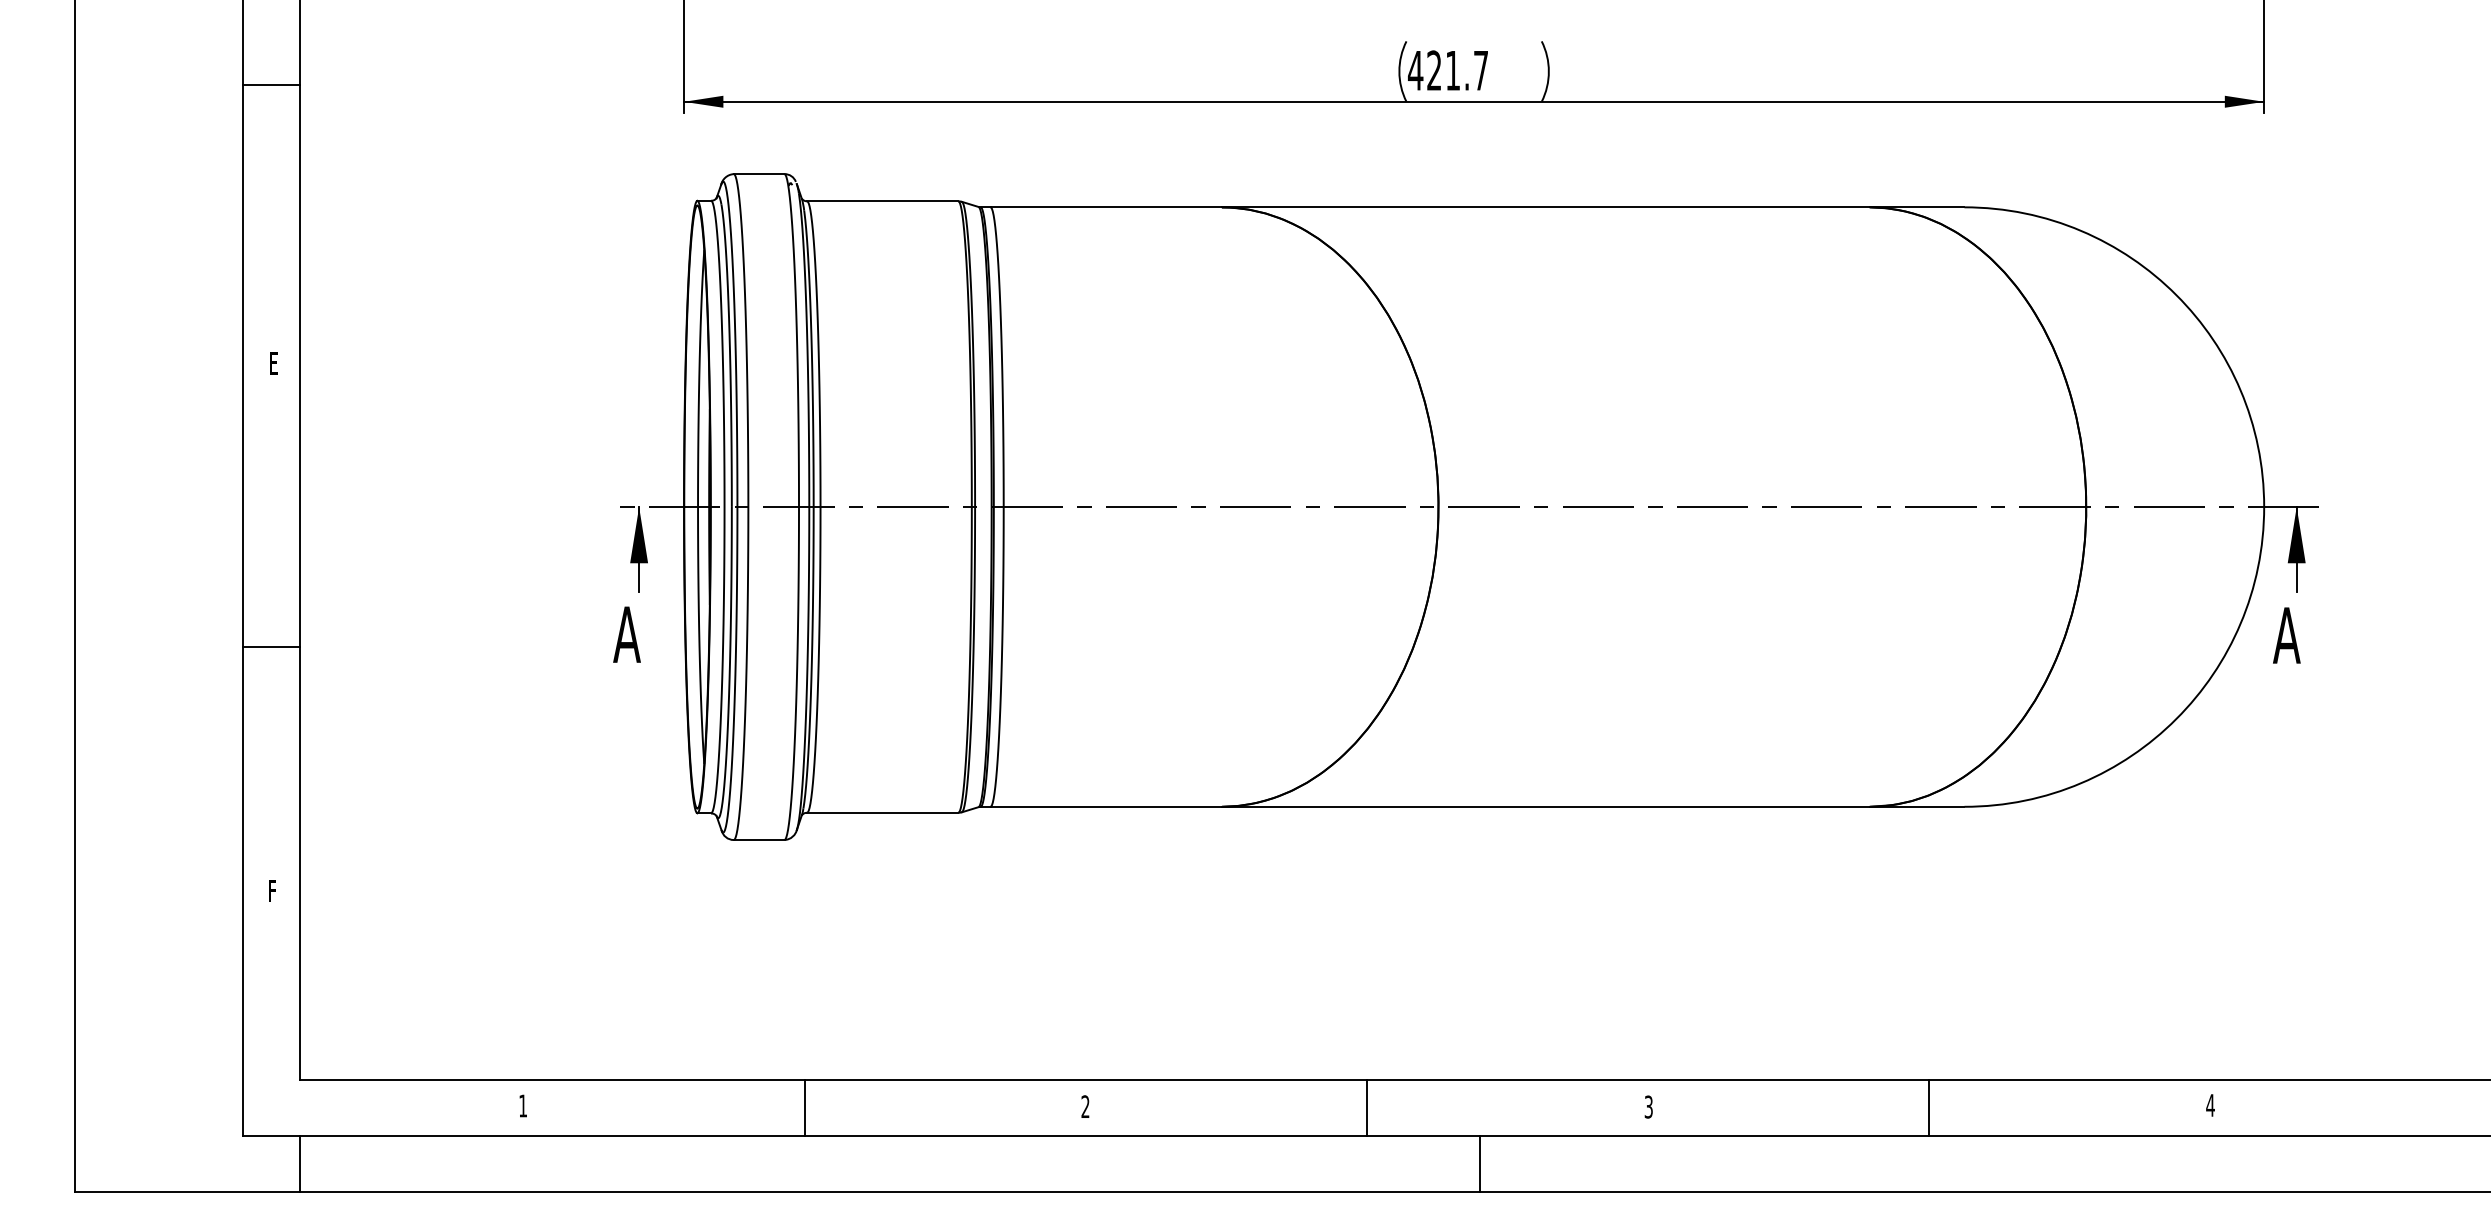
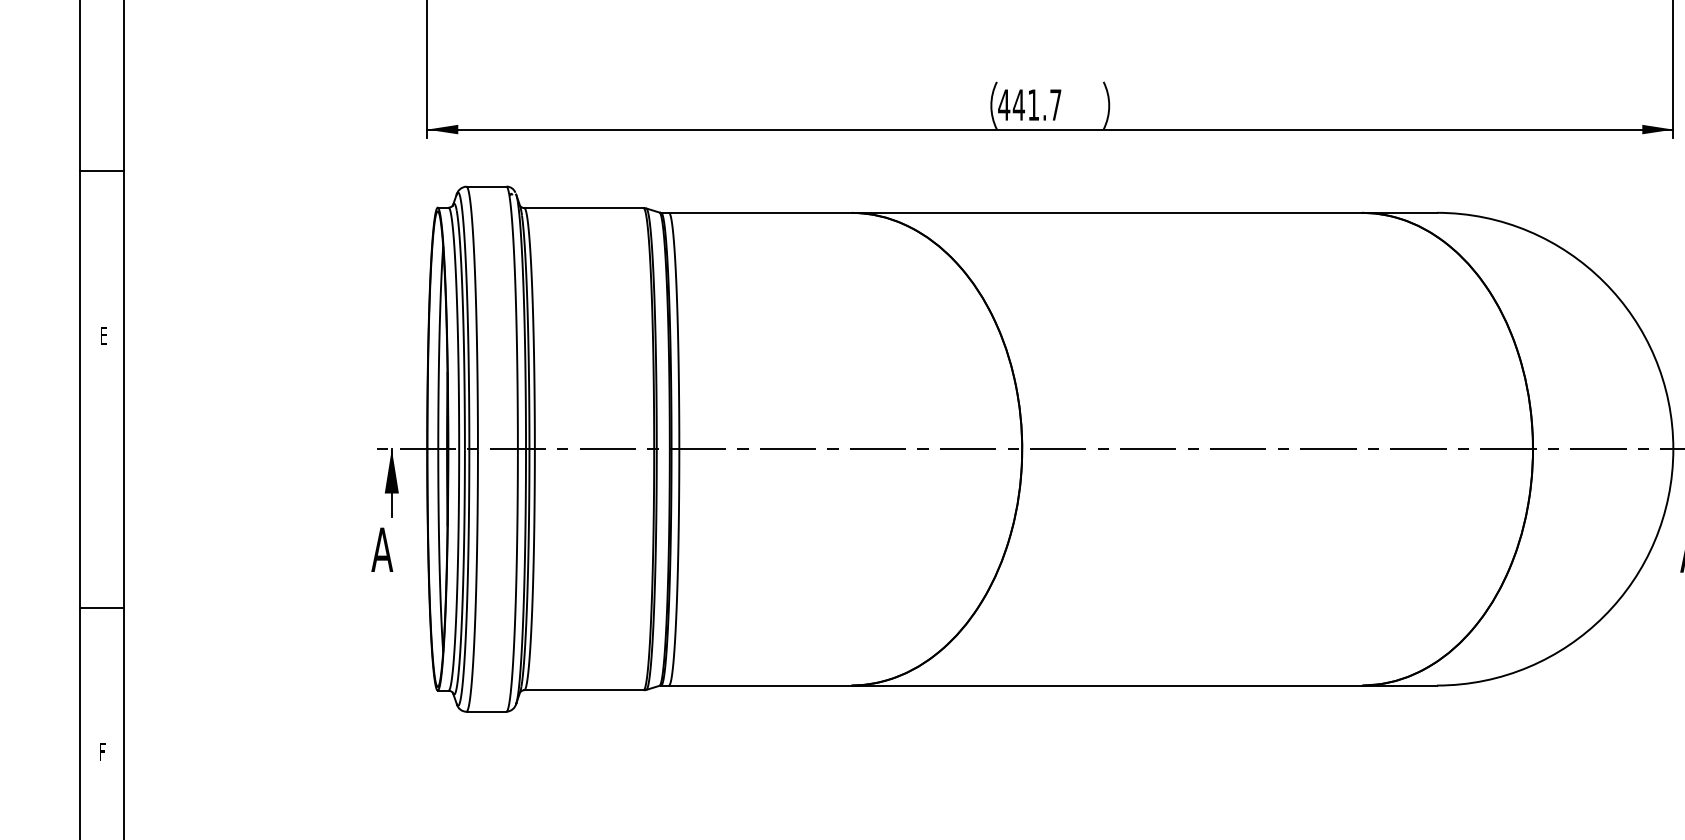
text: (1434, 70) -> (1019, 104), 421.7 -> 441.7
line: (271, 84) -> (101, 170), moved
line: (271, 646) -> (101, 607), moved

